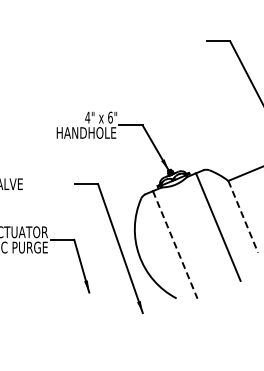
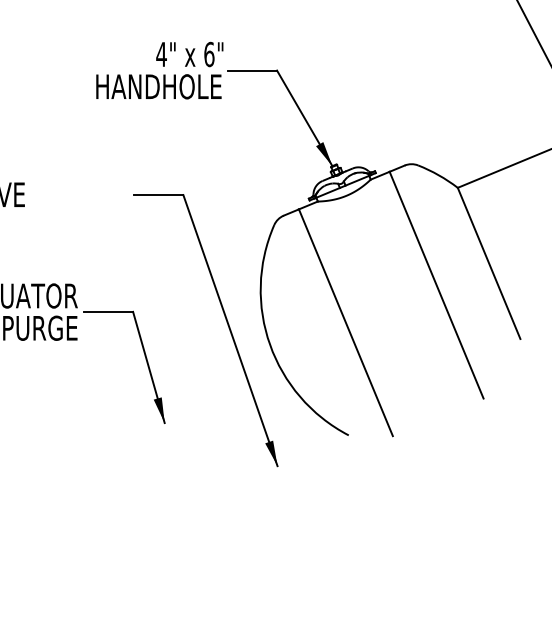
line: (243, 216) -> (489, 262), dashed -> solid
line: (175, 245) -> (346, 323), dashed -> solid

